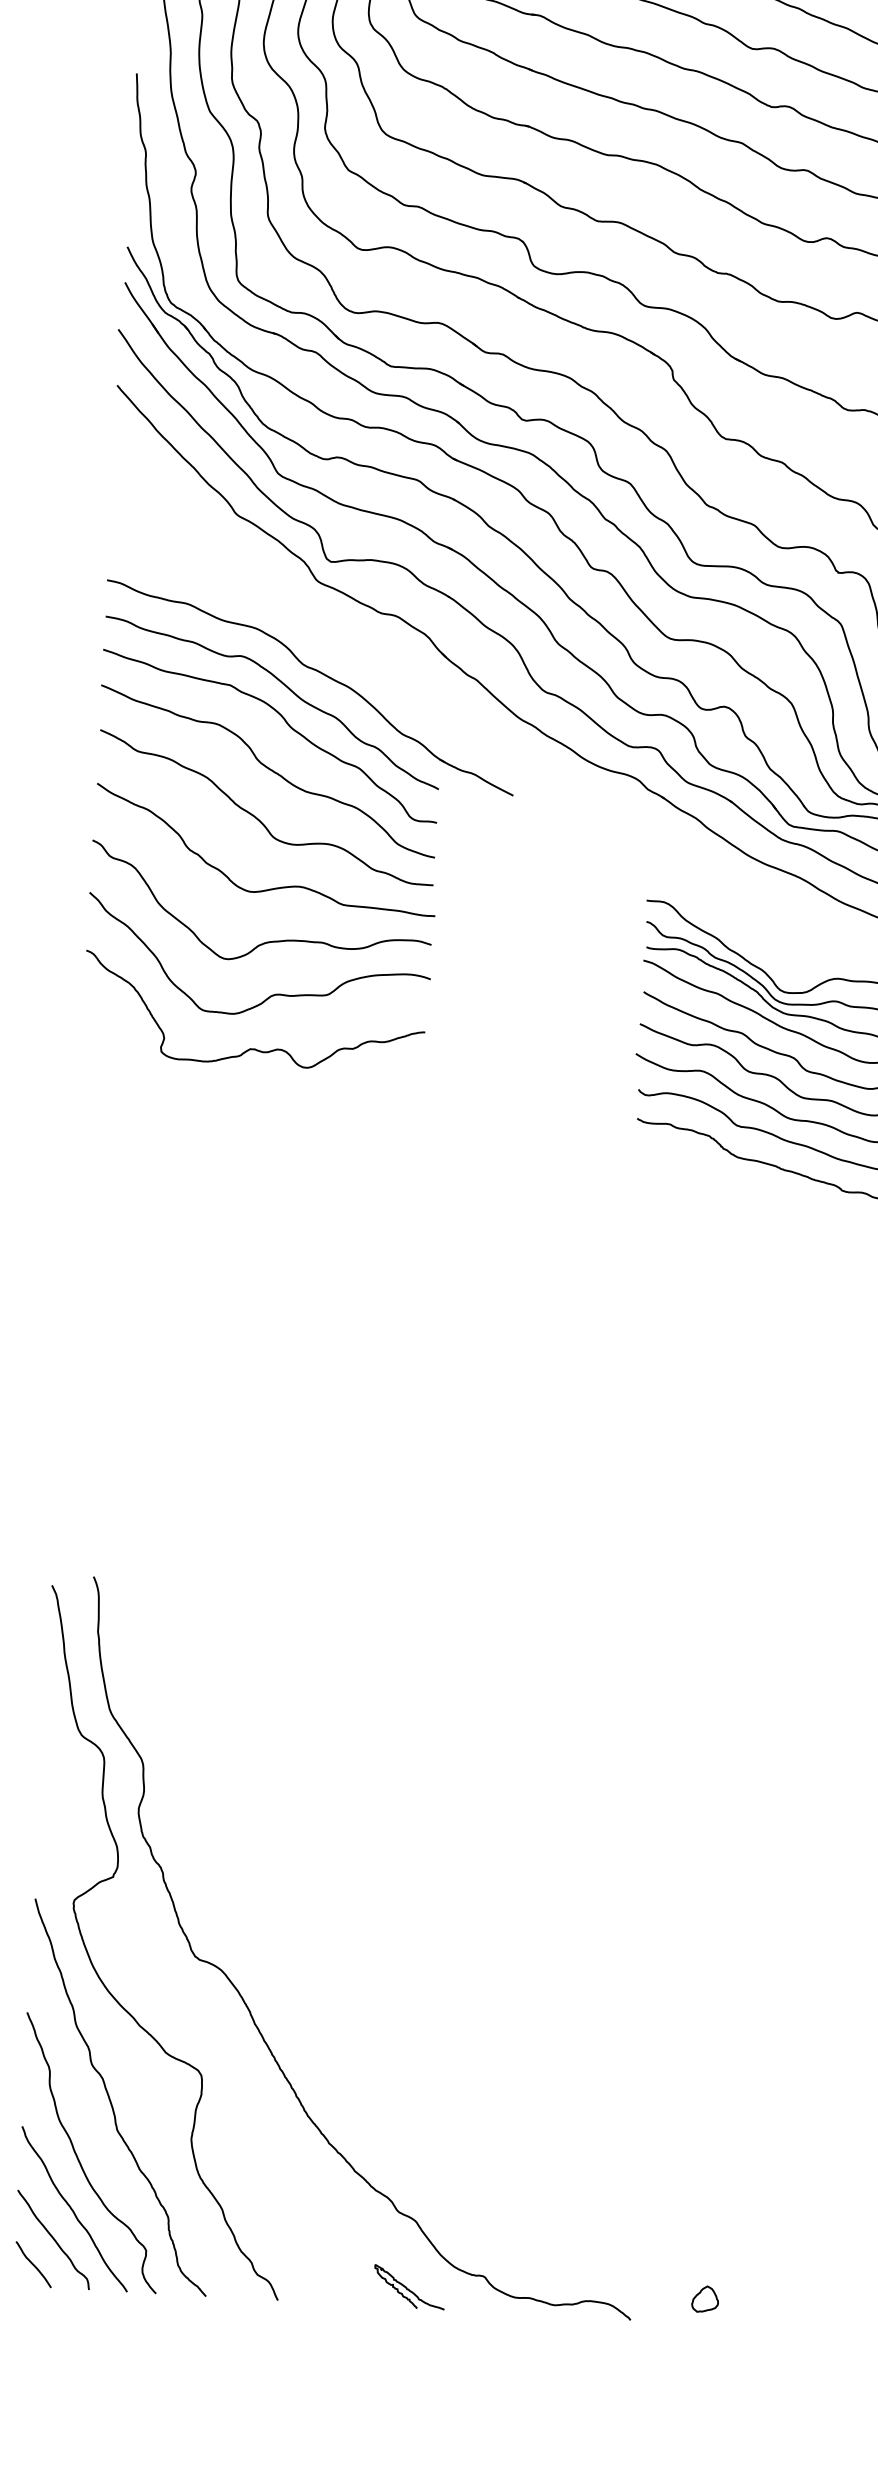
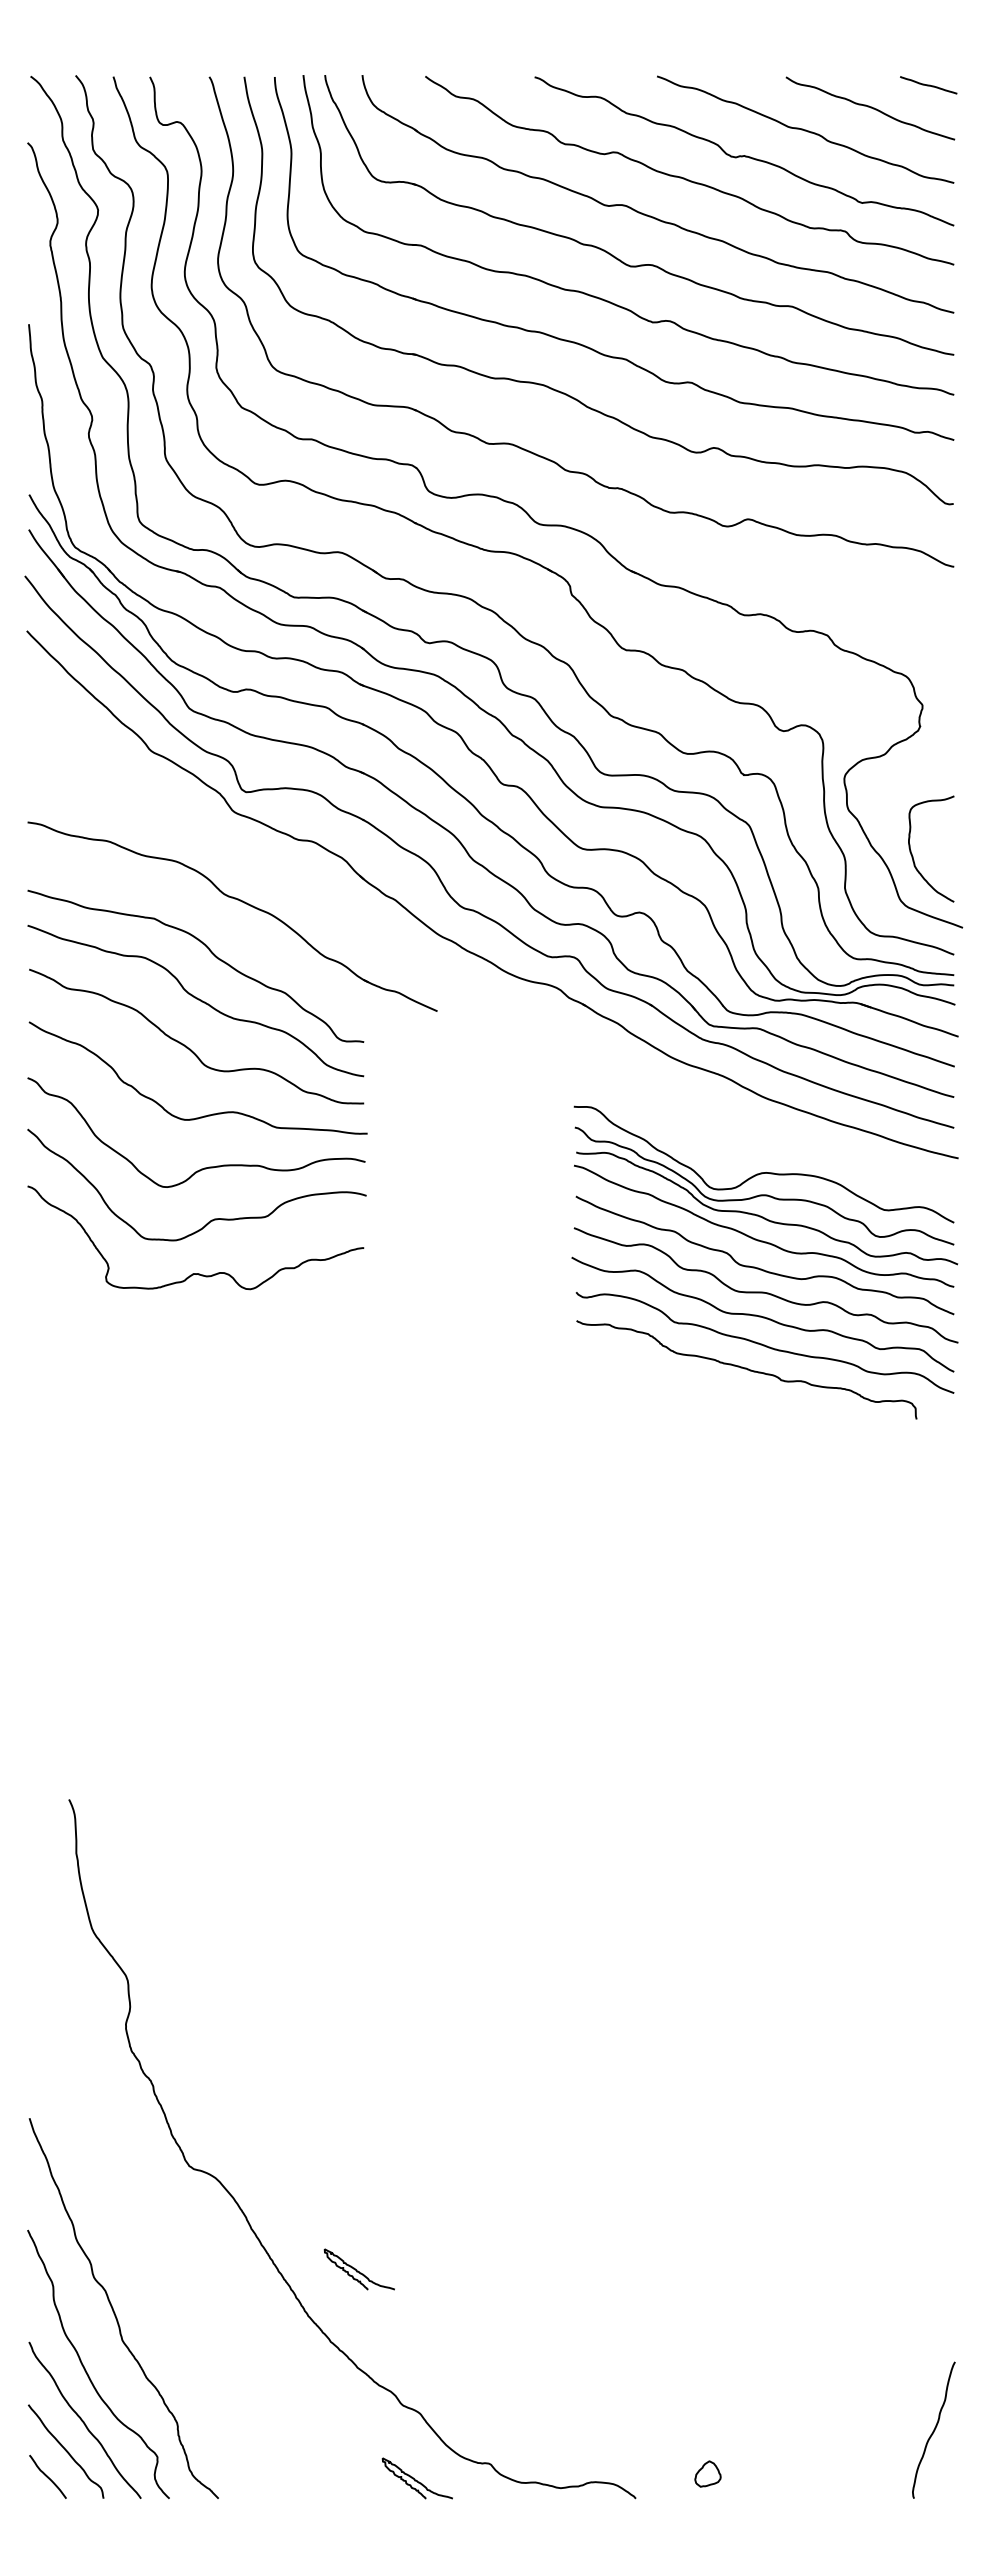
curve: (285, 687) -> (208, 917), removed
curve: (103, 1981) -> (100, 2195), removed
curve: (361, 2072) -> (358, 2270), added

